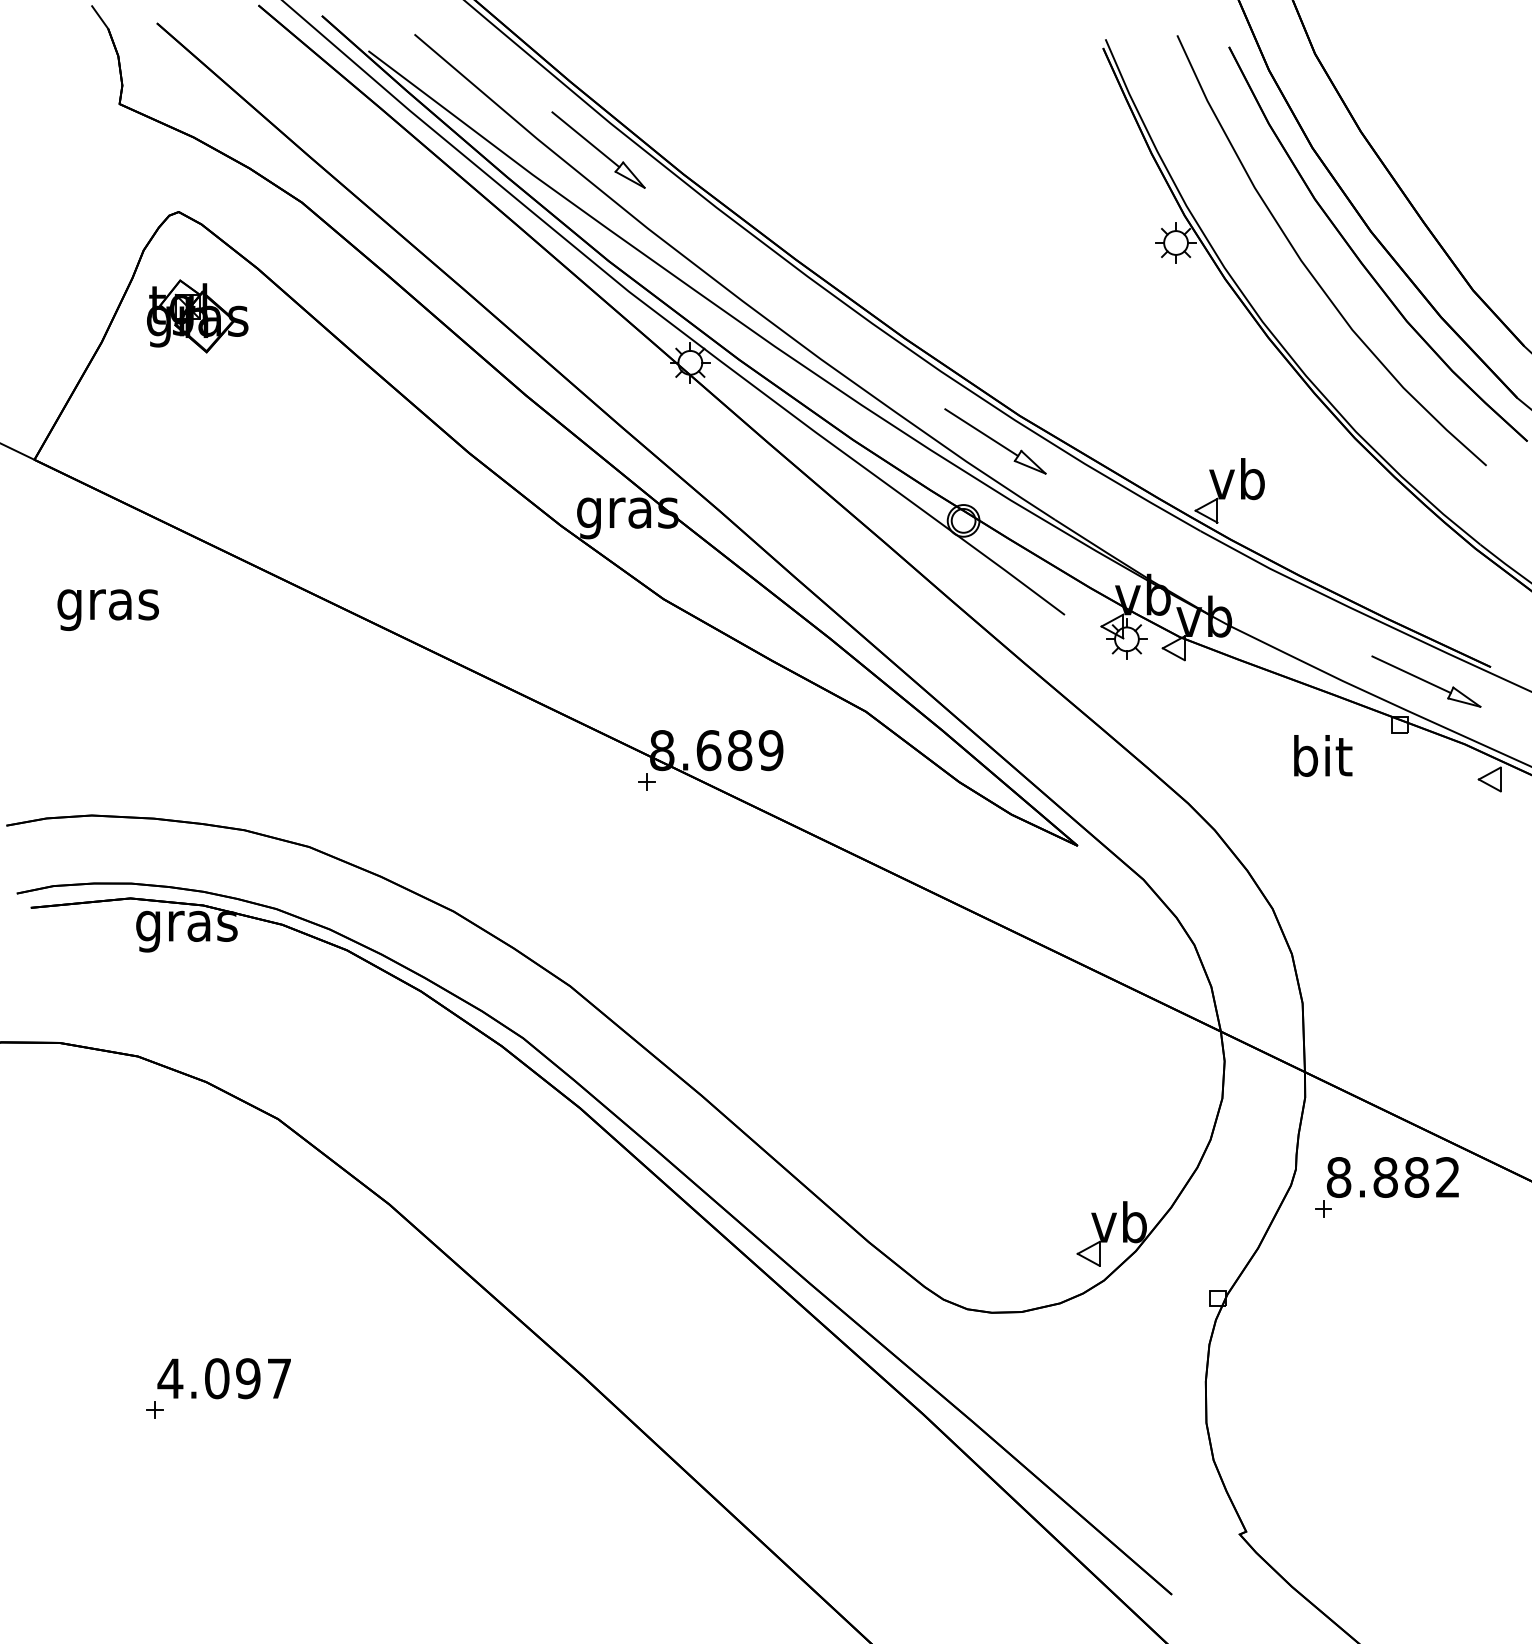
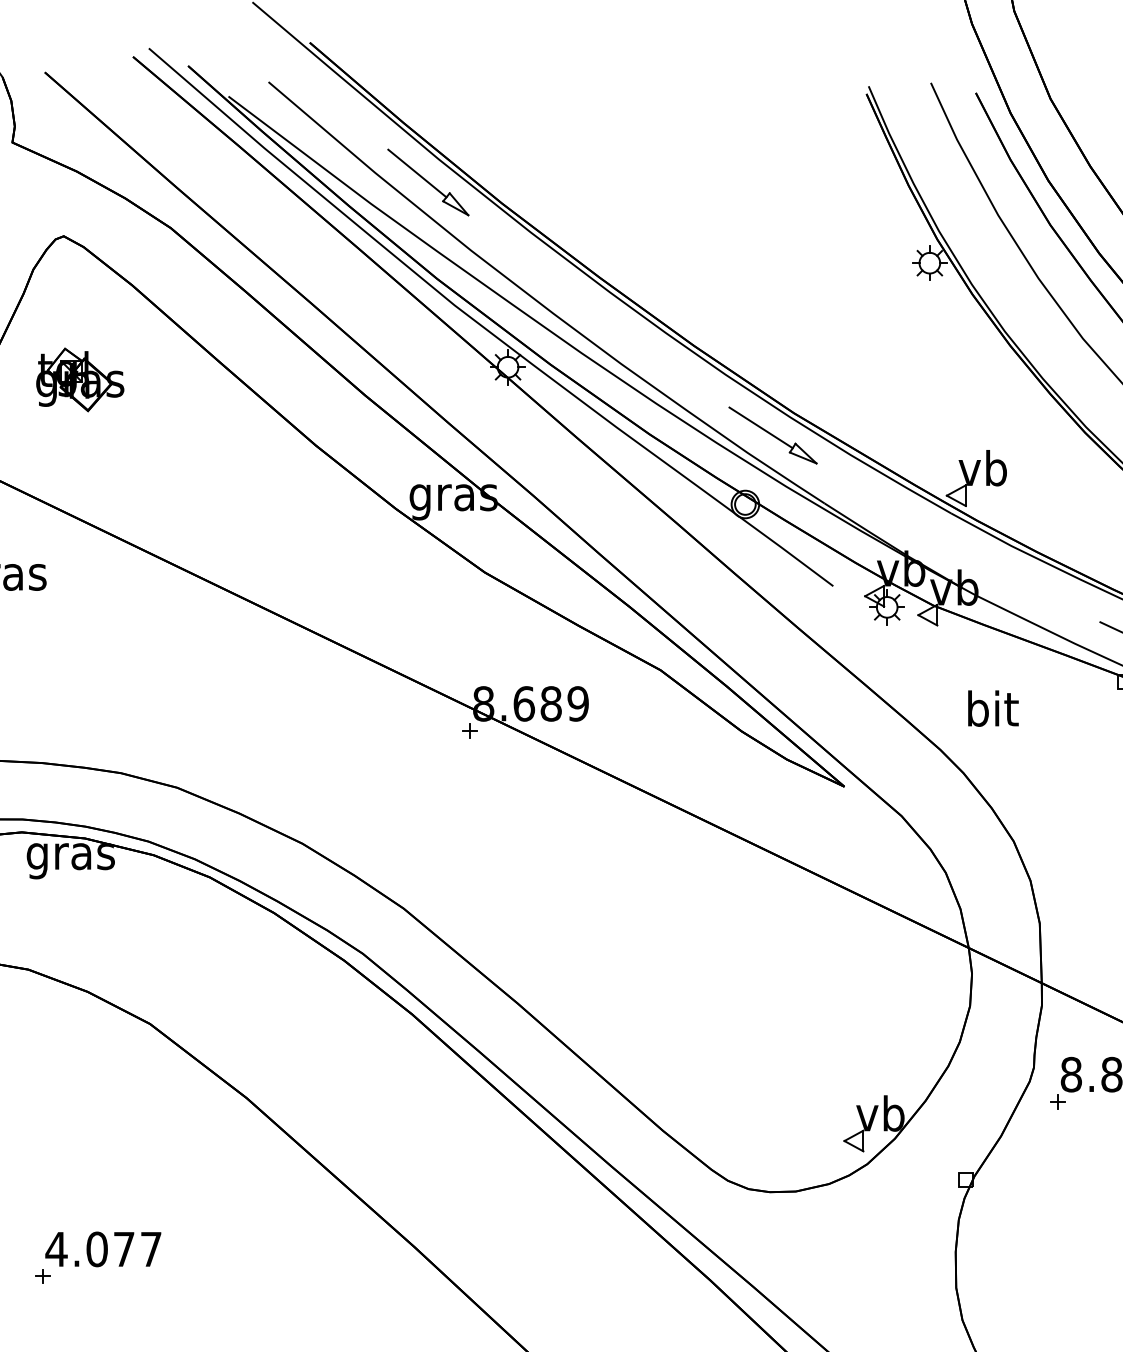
part: (197, 316) -> (80, 379), moved
text: (1323, 755) -> (993, 708), moved
text: (248, 1378) -> (124, 1249), 4.097 -> 4.077

